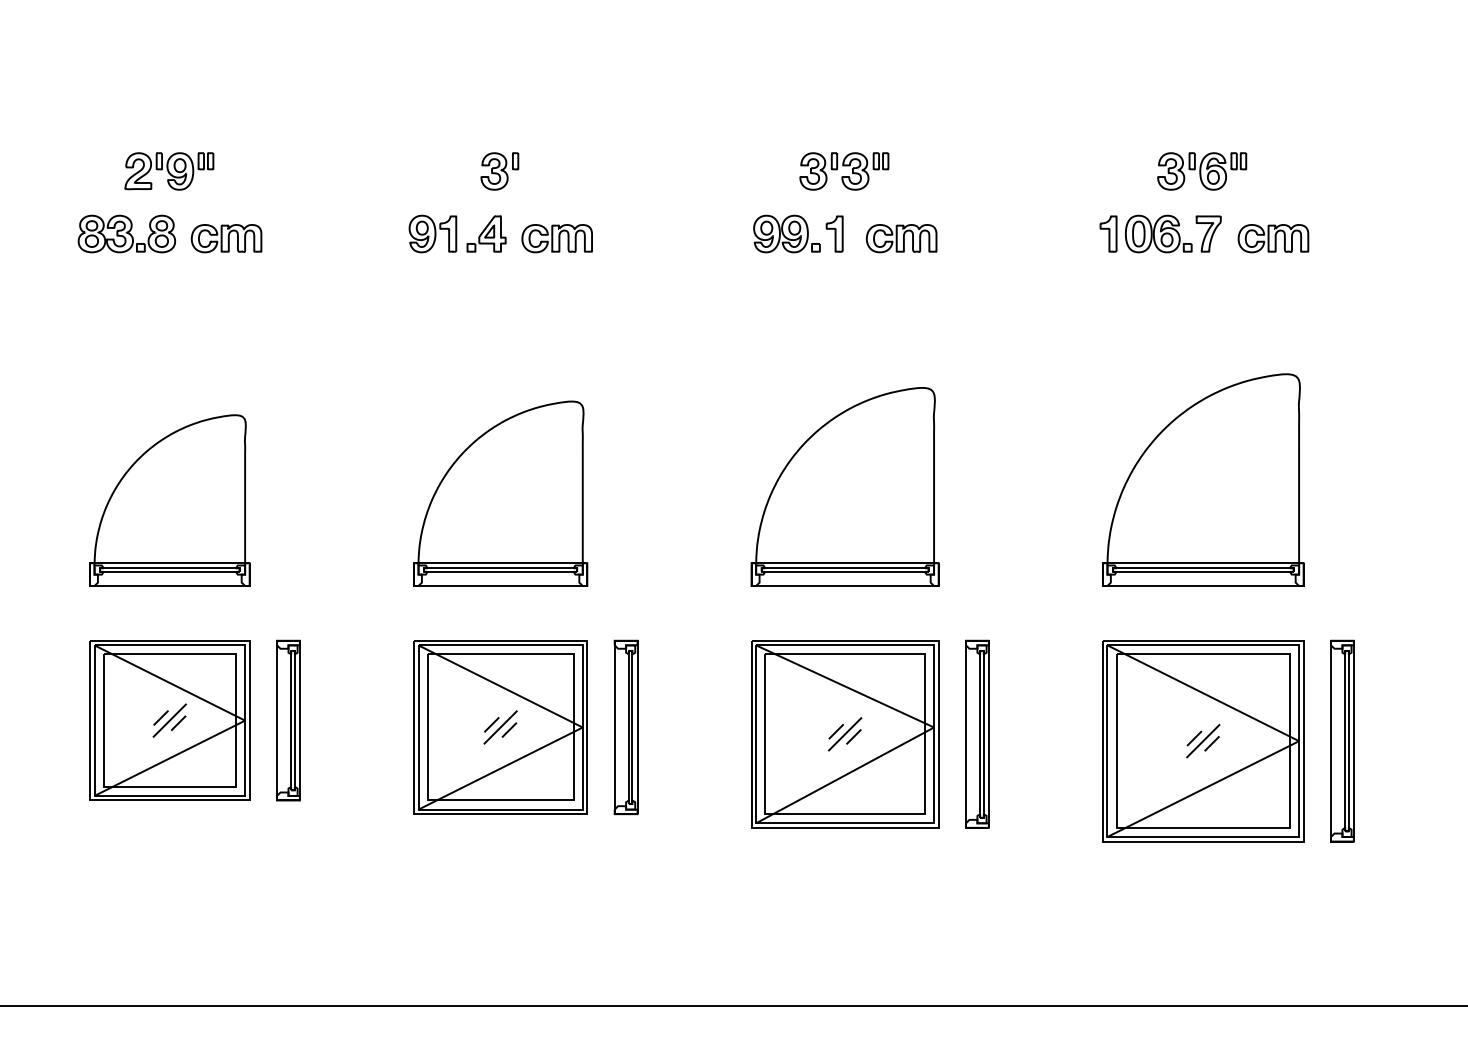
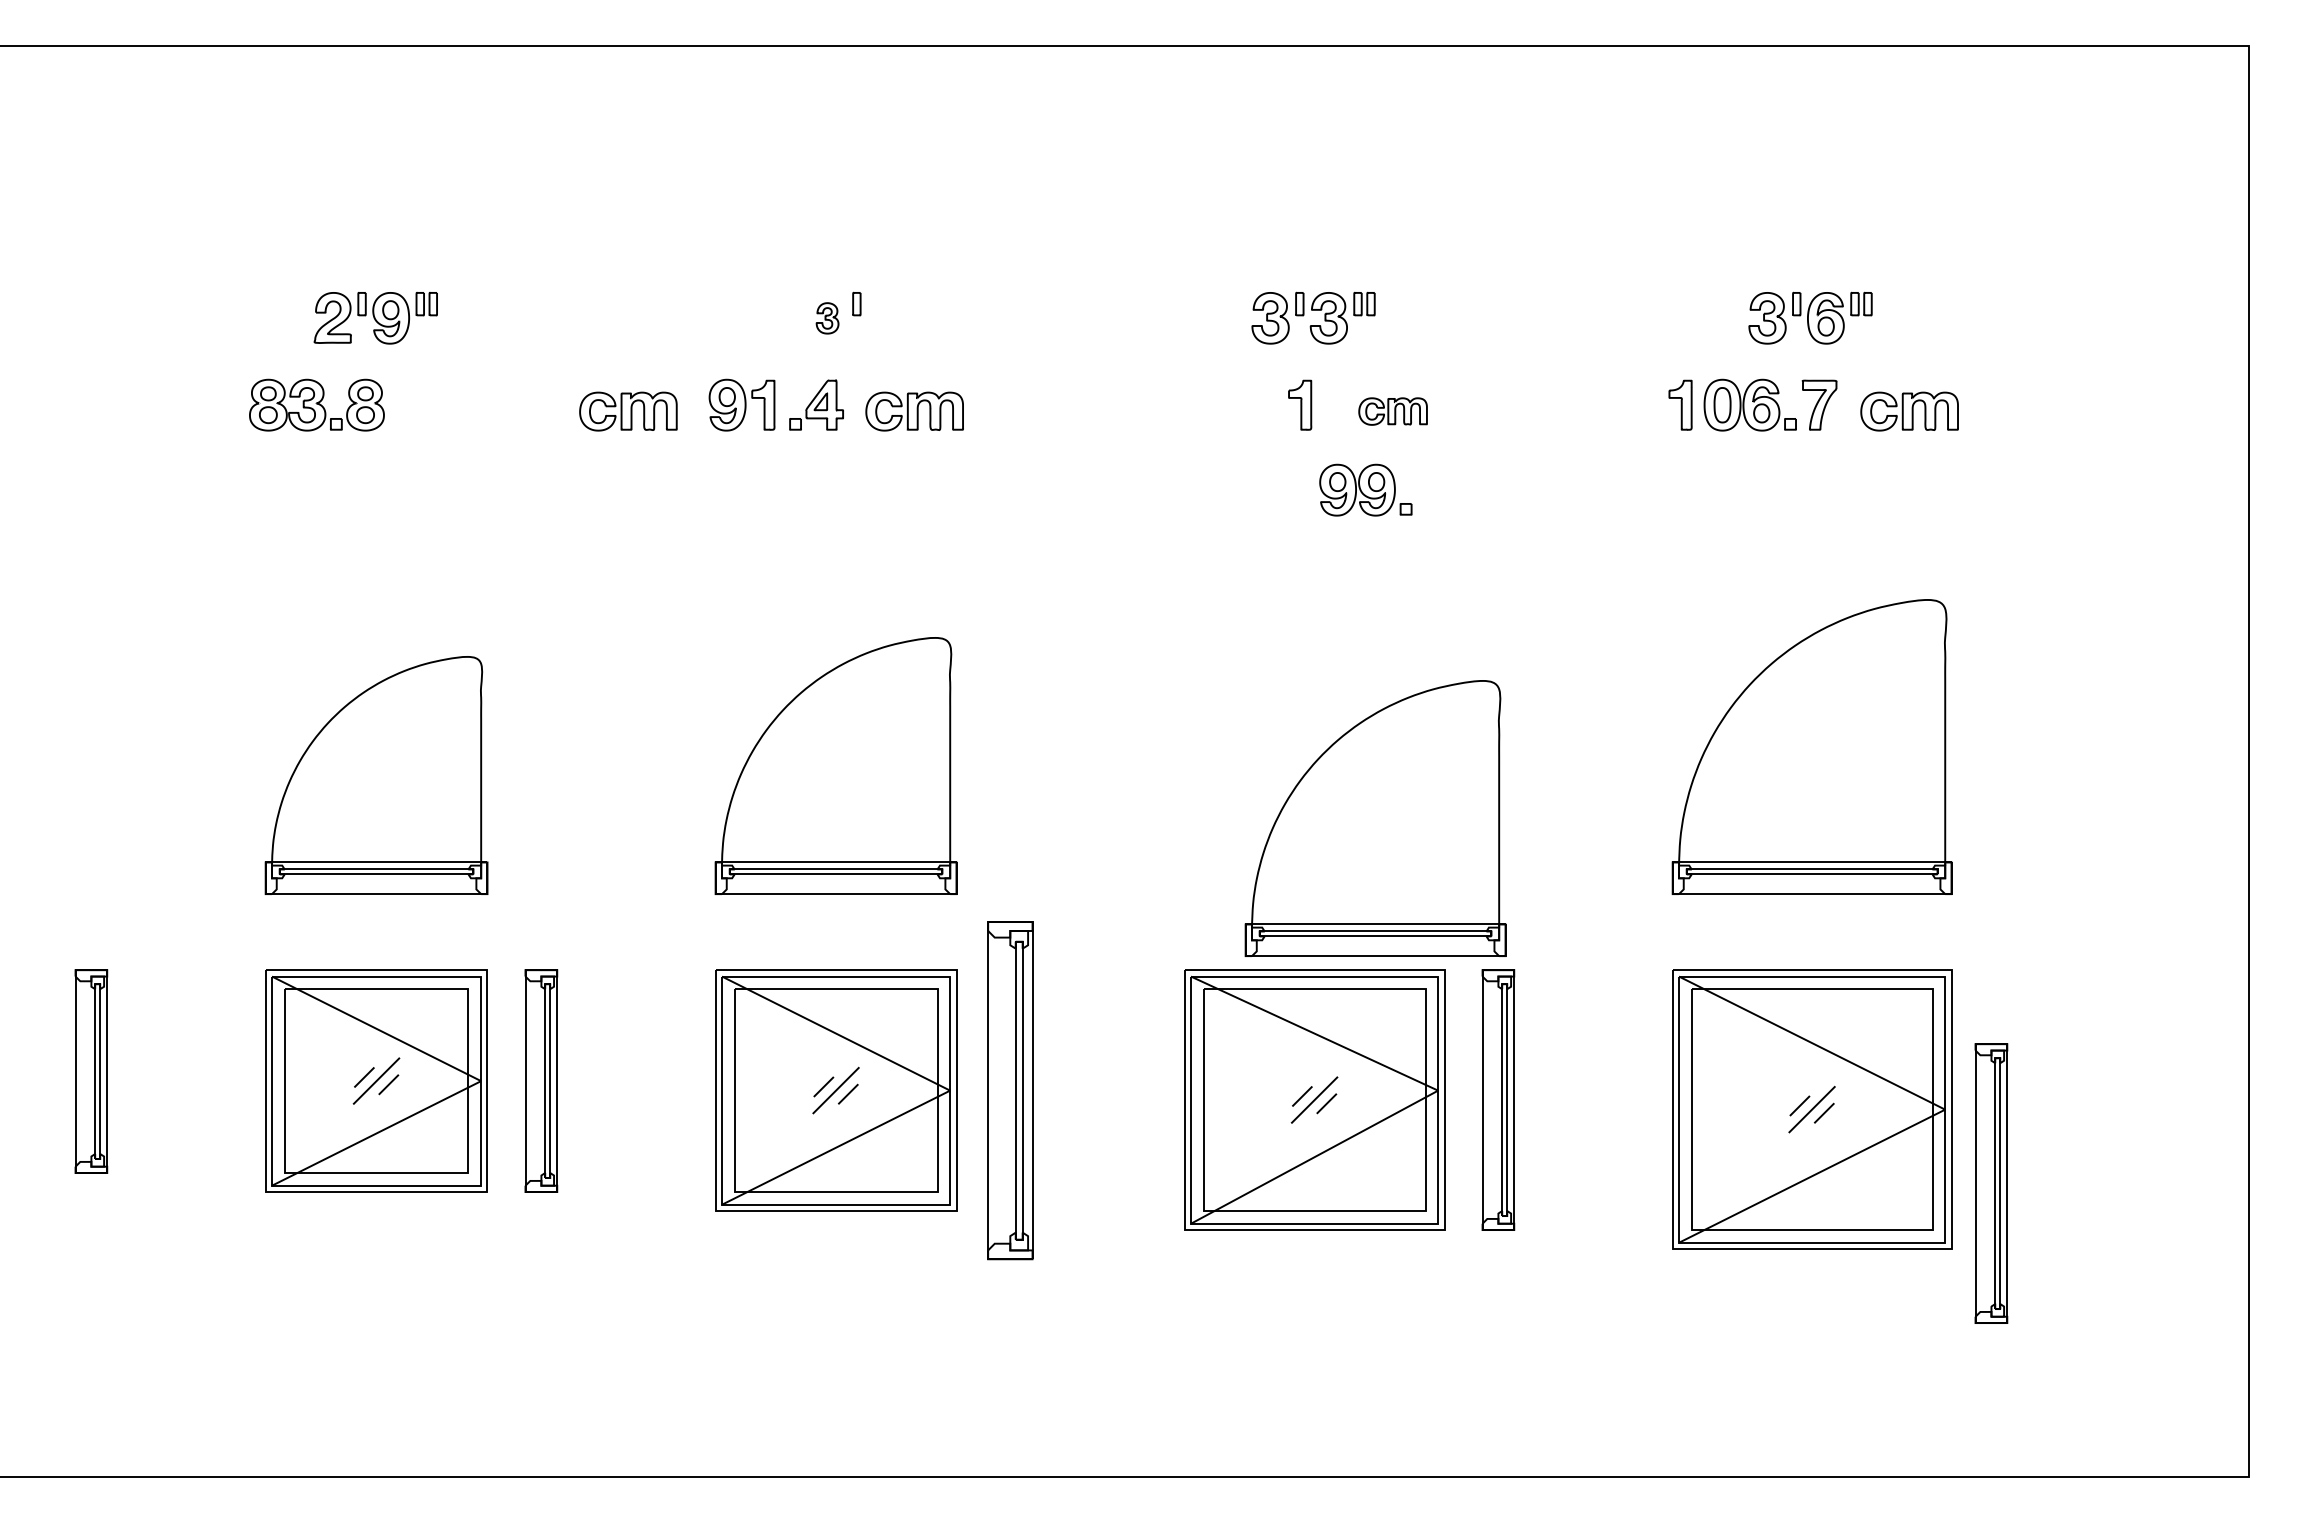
part: (494, 171) -> (827, 318), size x0.6
part: (786, 233) -> (1365, 489), moved
part: (226, 238) -> (628, 411), moved
part: (901, 238) -> (1392, 411), size x0.7
part: (845, 486) -> (1375, 818), moved
part: (626, 727) -> (1010, 1090), size x1.4
part: (1342, 741) -> (1991, 1183), moved

